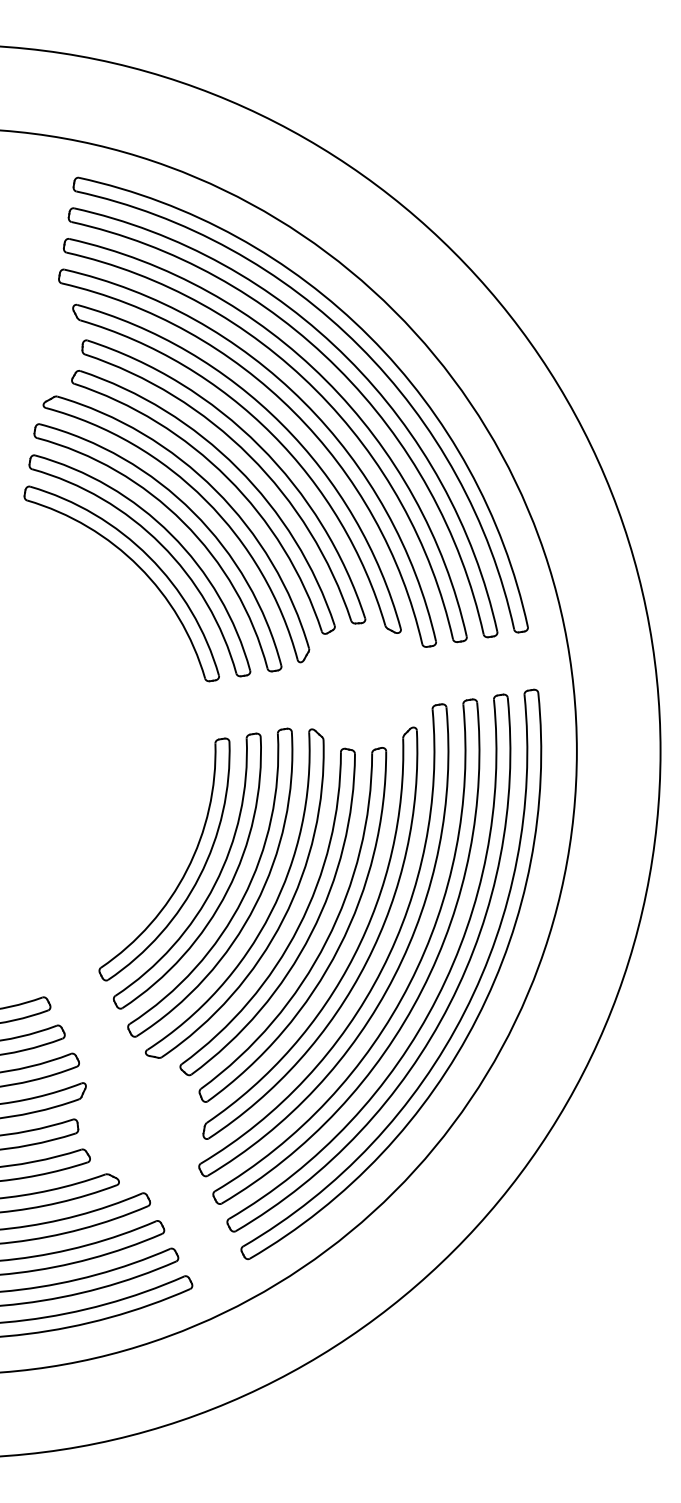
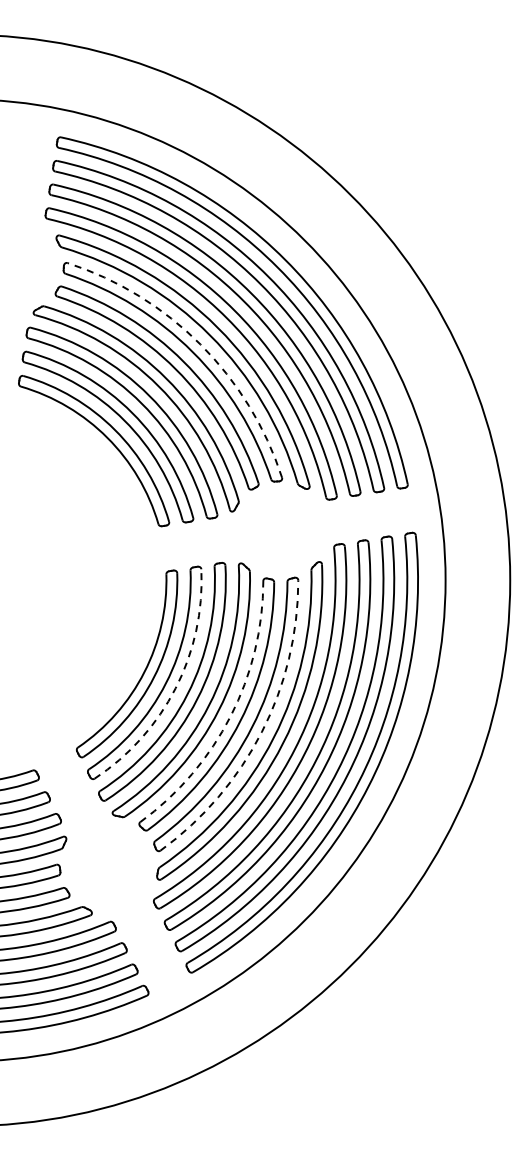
arc: (259, 445) -> (200, 344), solid -> dashed
arc: (227, 891) -> (175, 688), solid -> dashed
arc: (298, 927) -> (230, 716), solid -> dashed
arc: (338, 948) -> (261, 732), solid -> dashed

